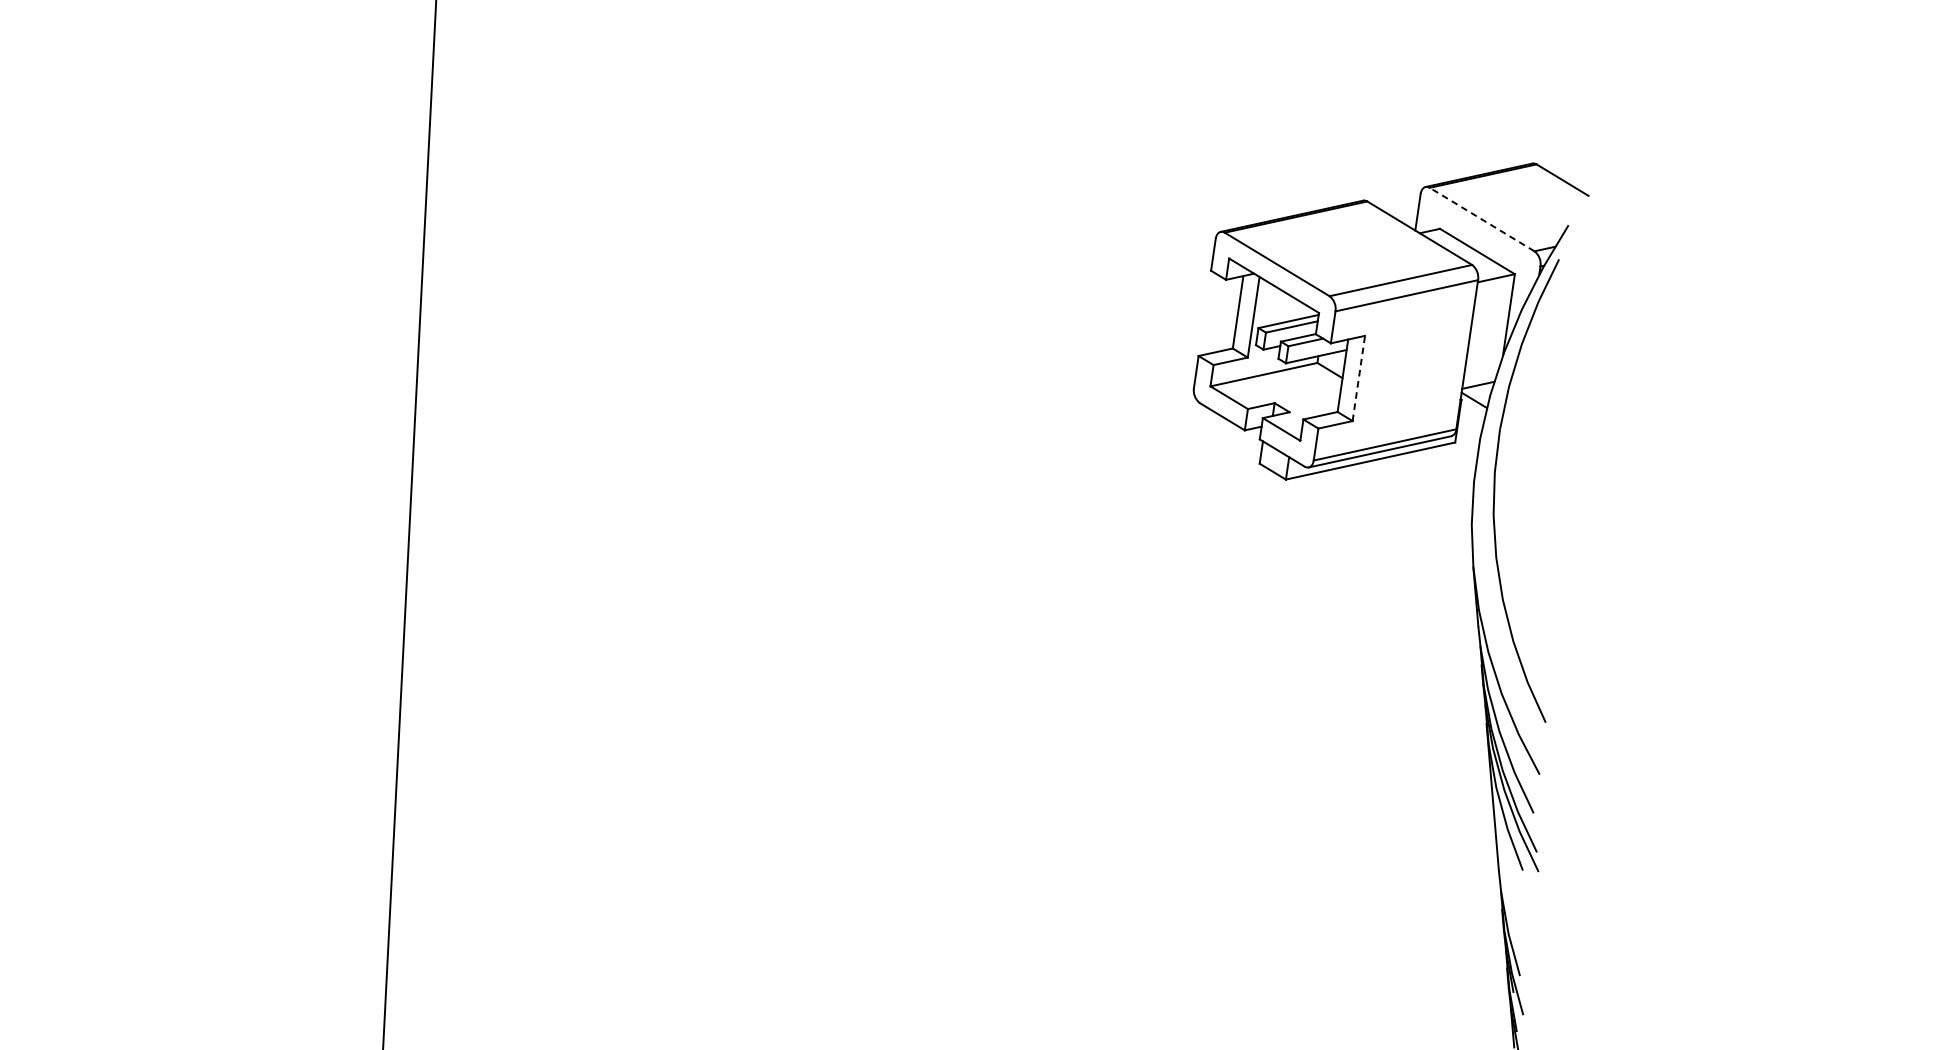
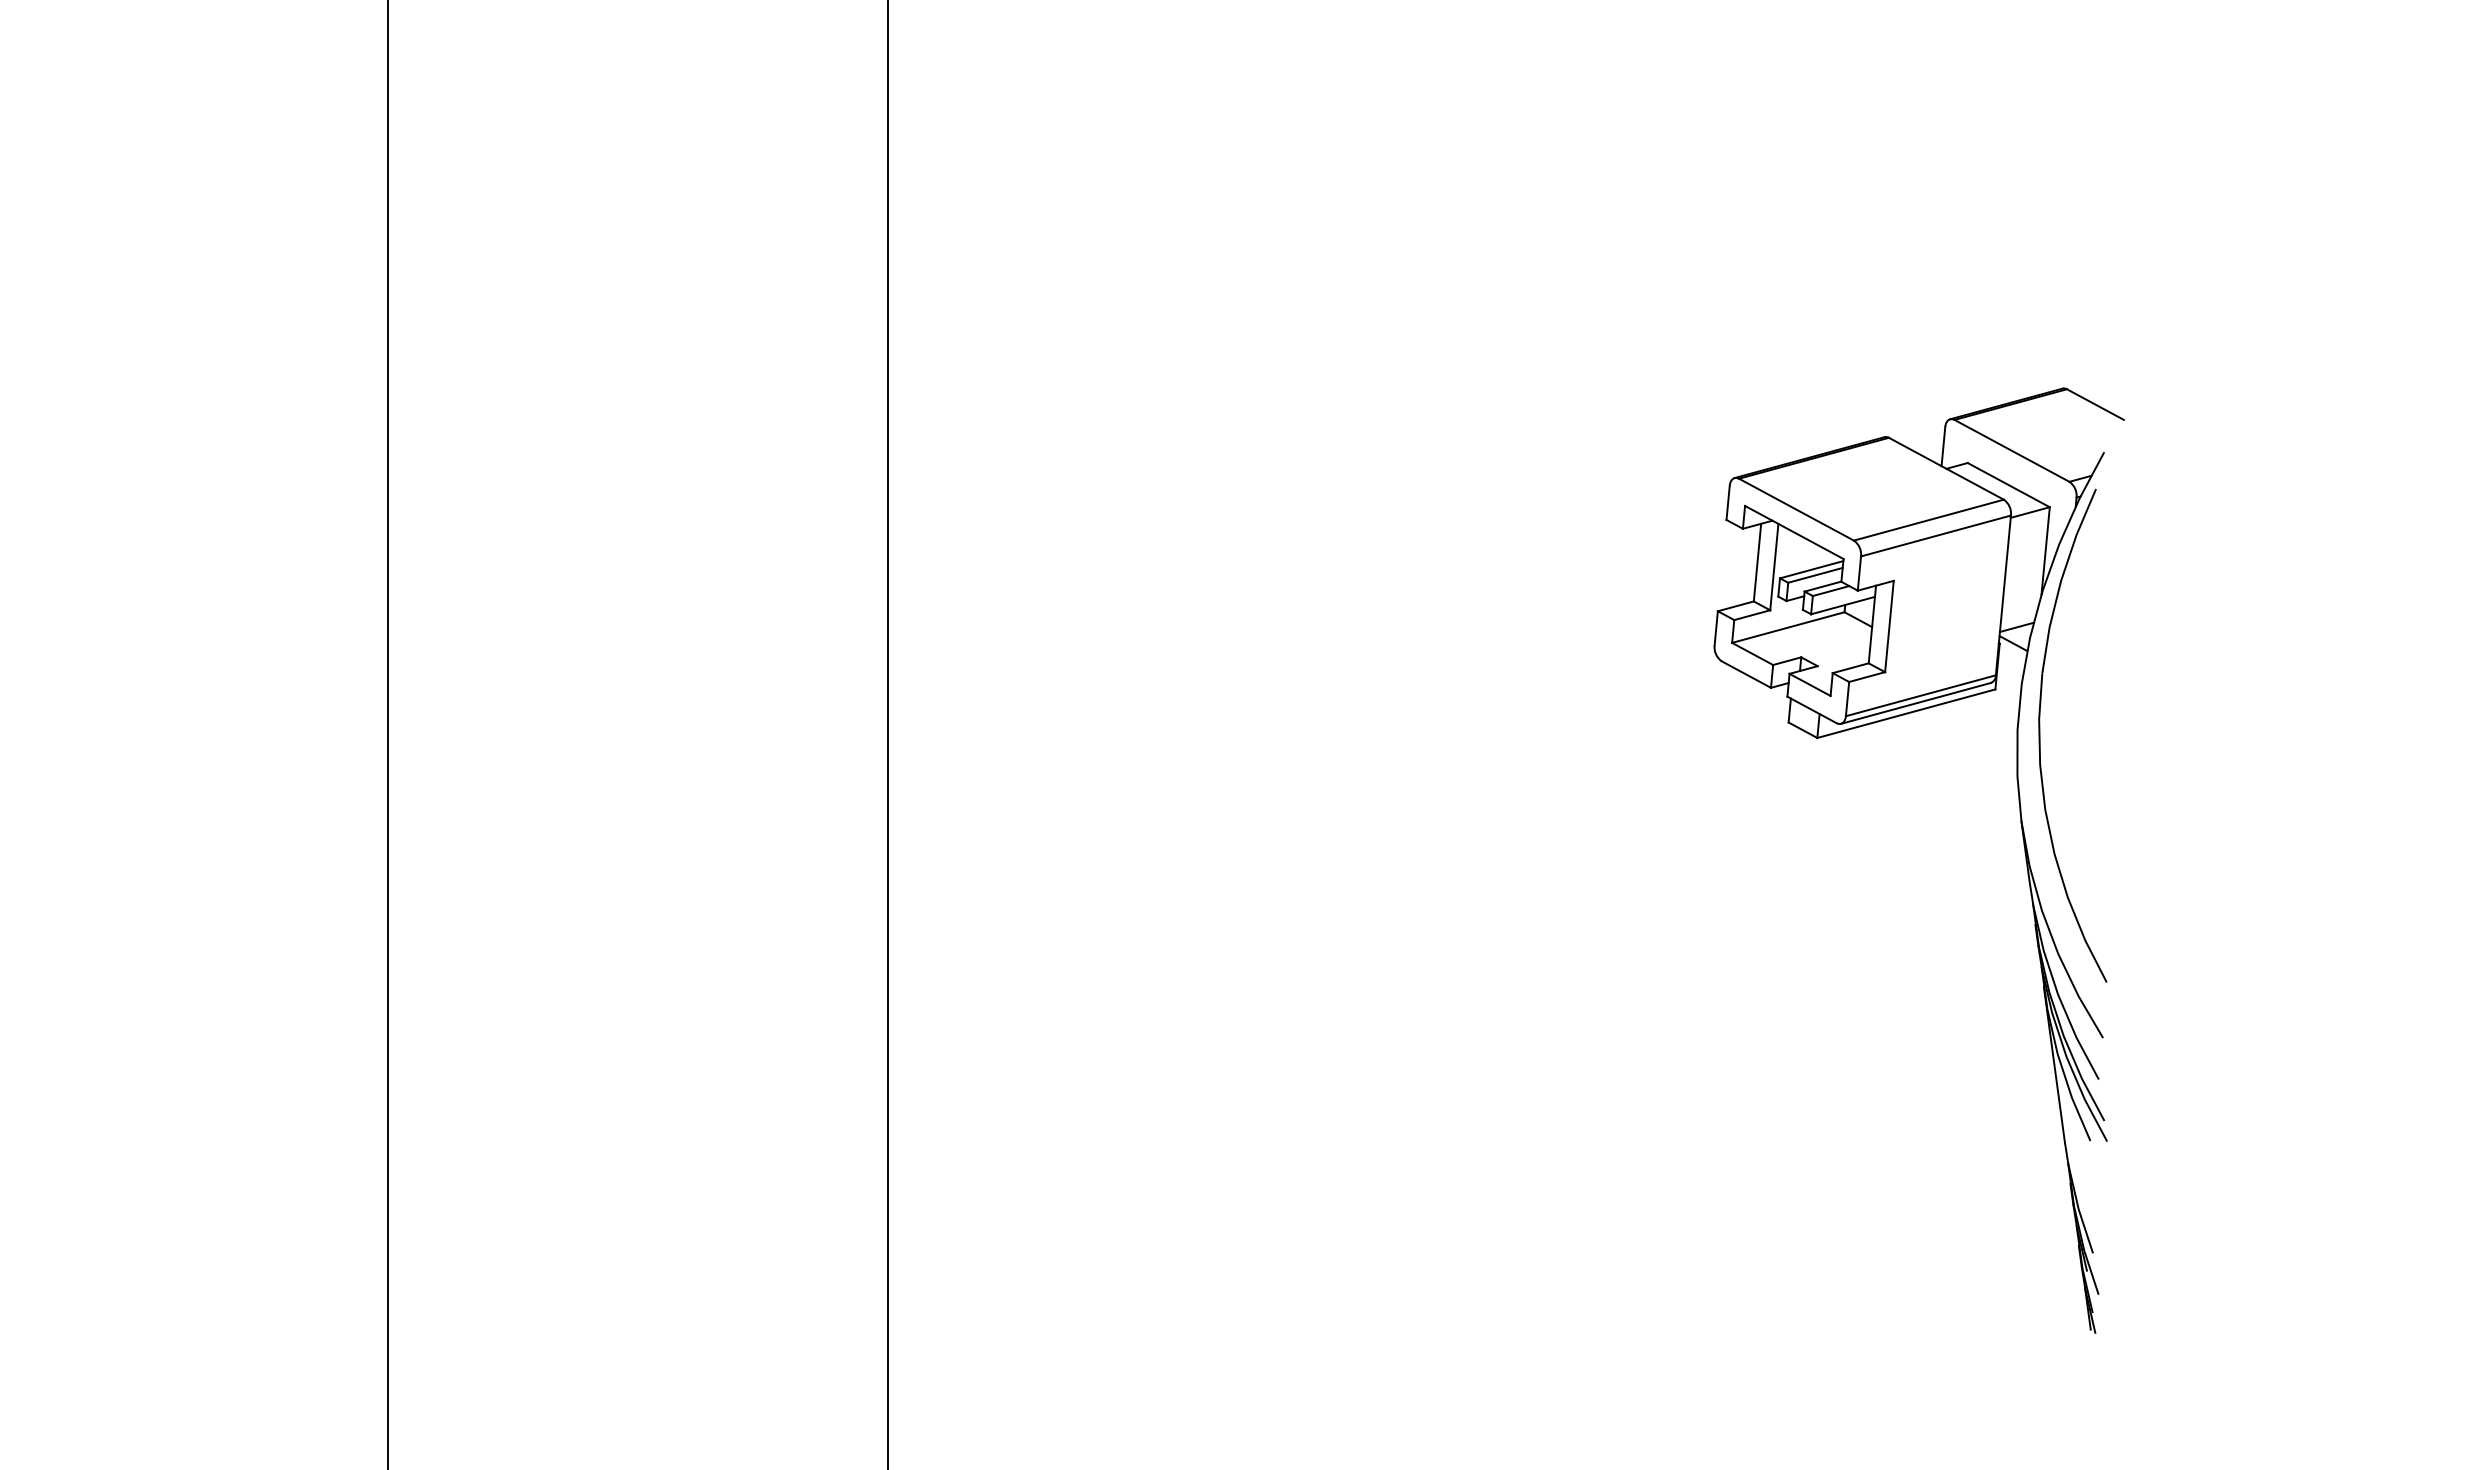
line: (1481, 219) -> (2011, 450), dashed -> solid
line: (1358, 378) -> (1889, 626), dashed -> solid

